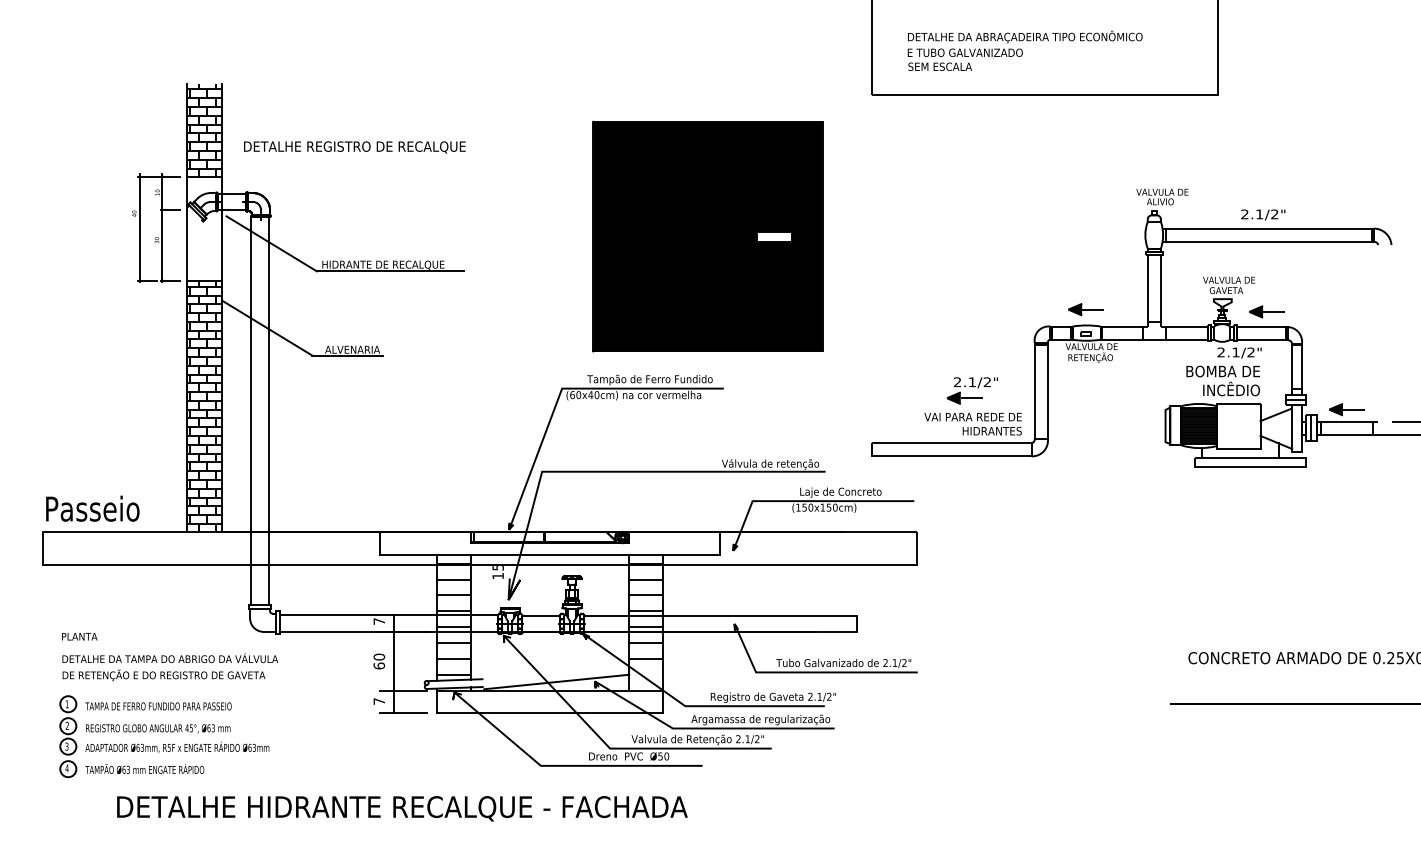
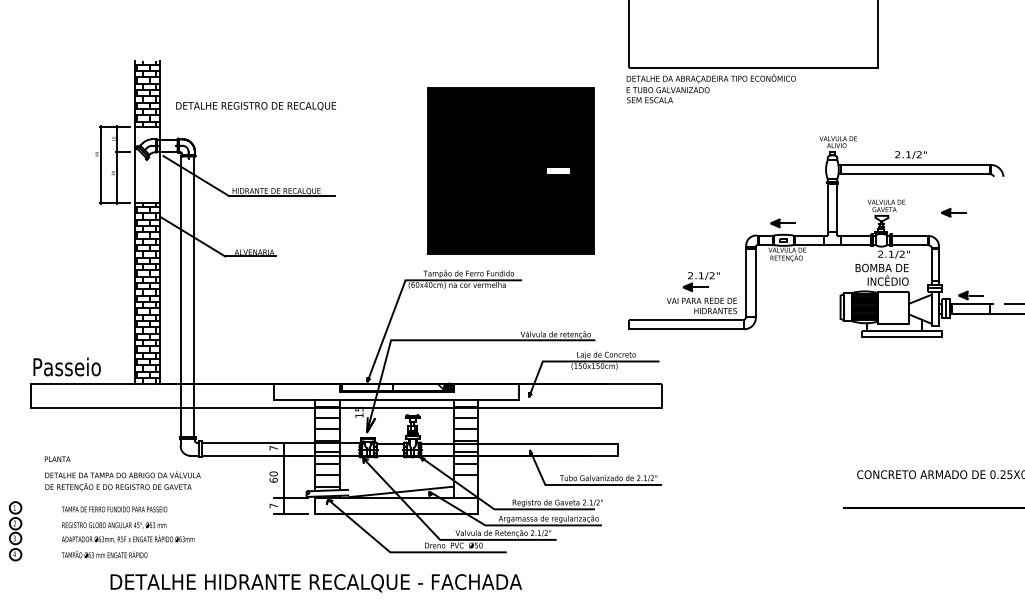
text: (1024, 50) -> (710, 88), moved
part: (1266, 311) -> (953, 212), moved
part: (68, 736) -> (15, 531), moved
text: (402, 808) -> (316, 583), moved

